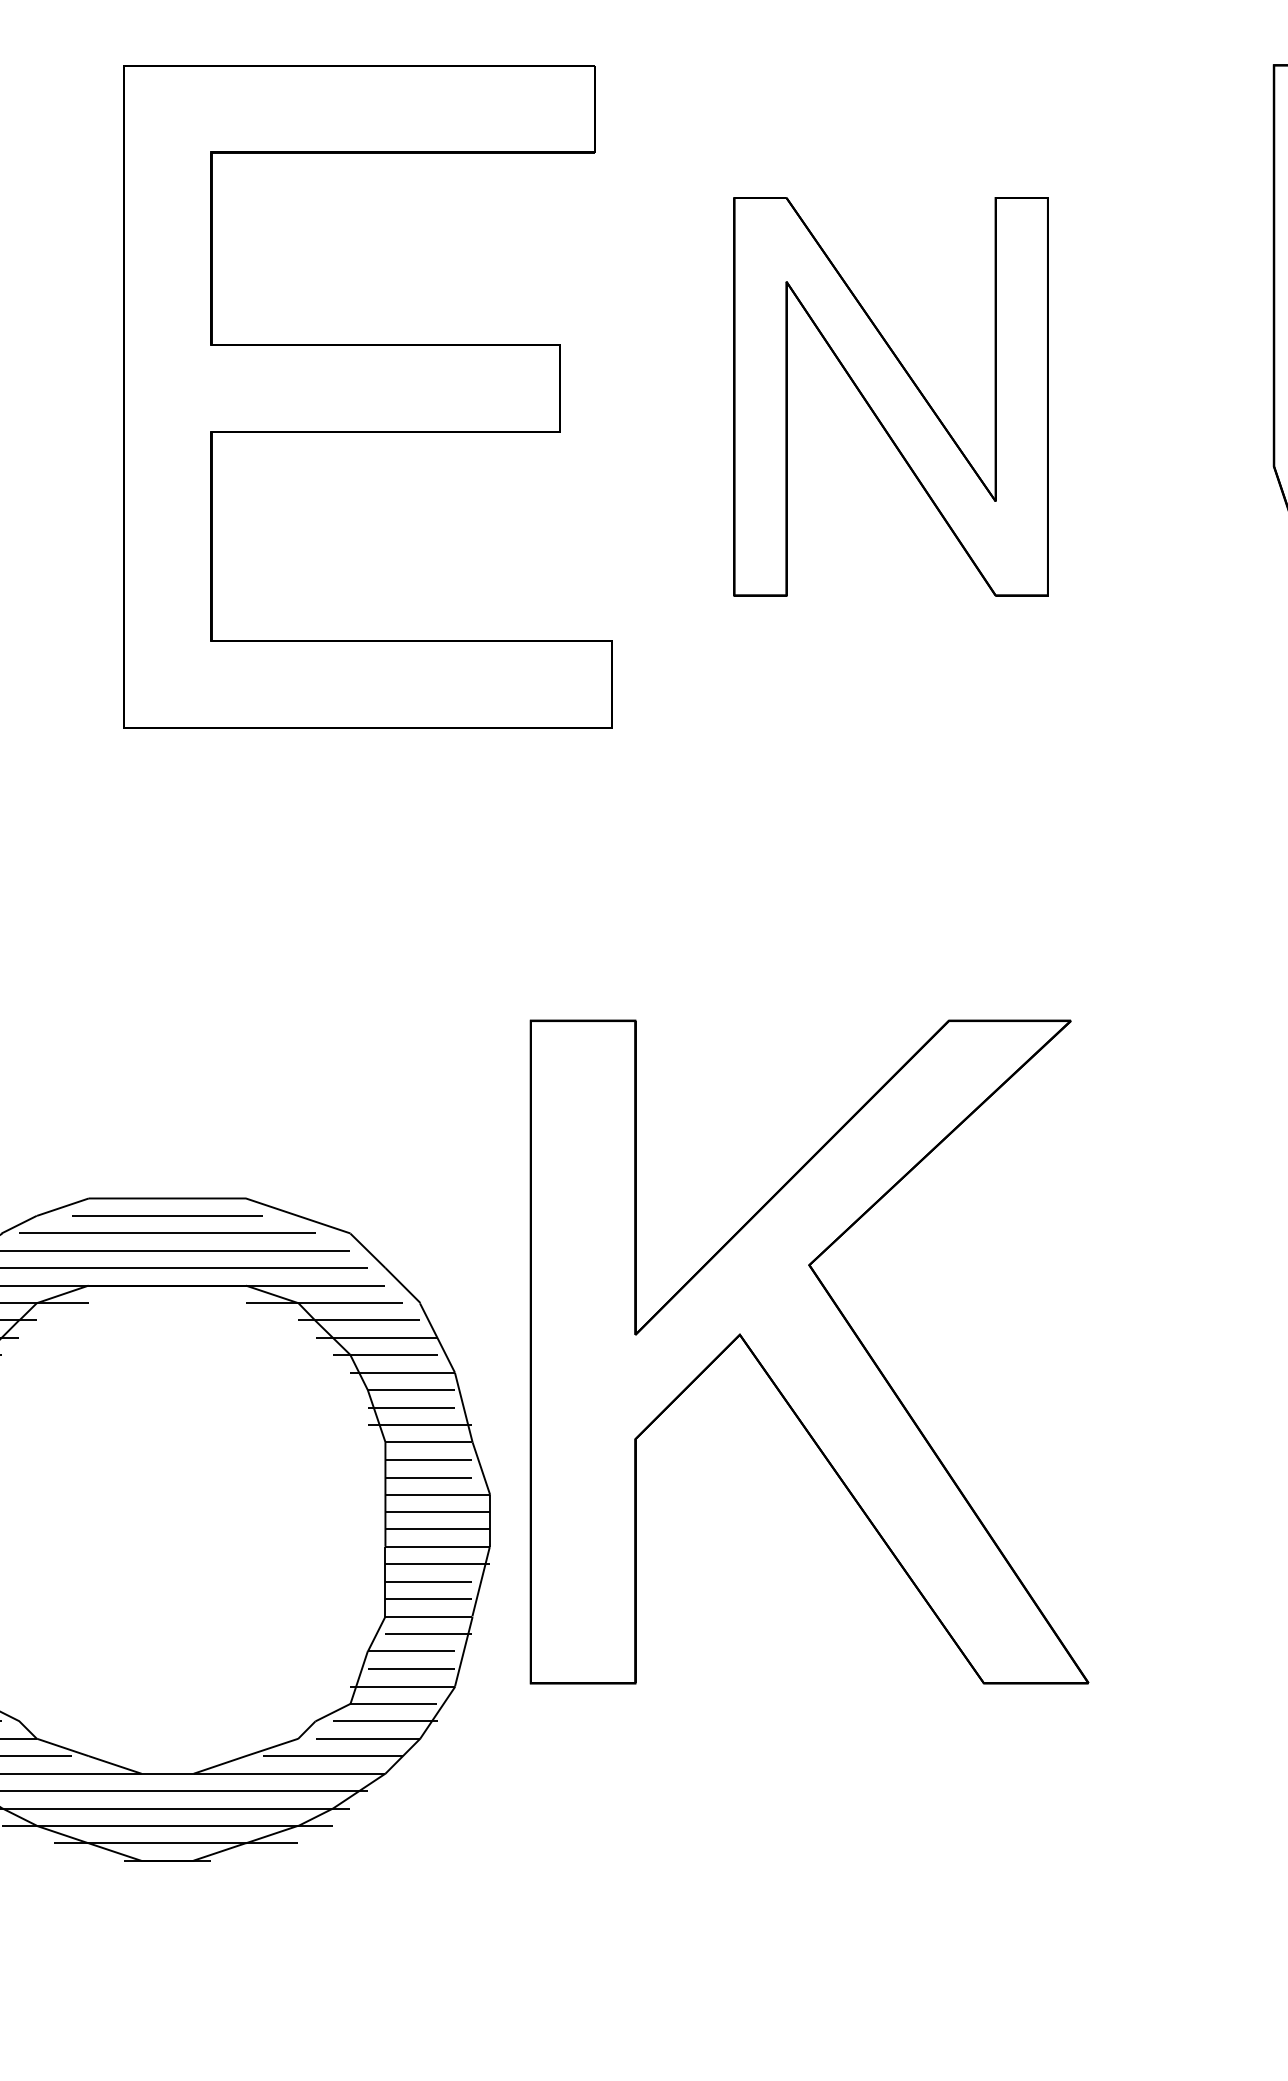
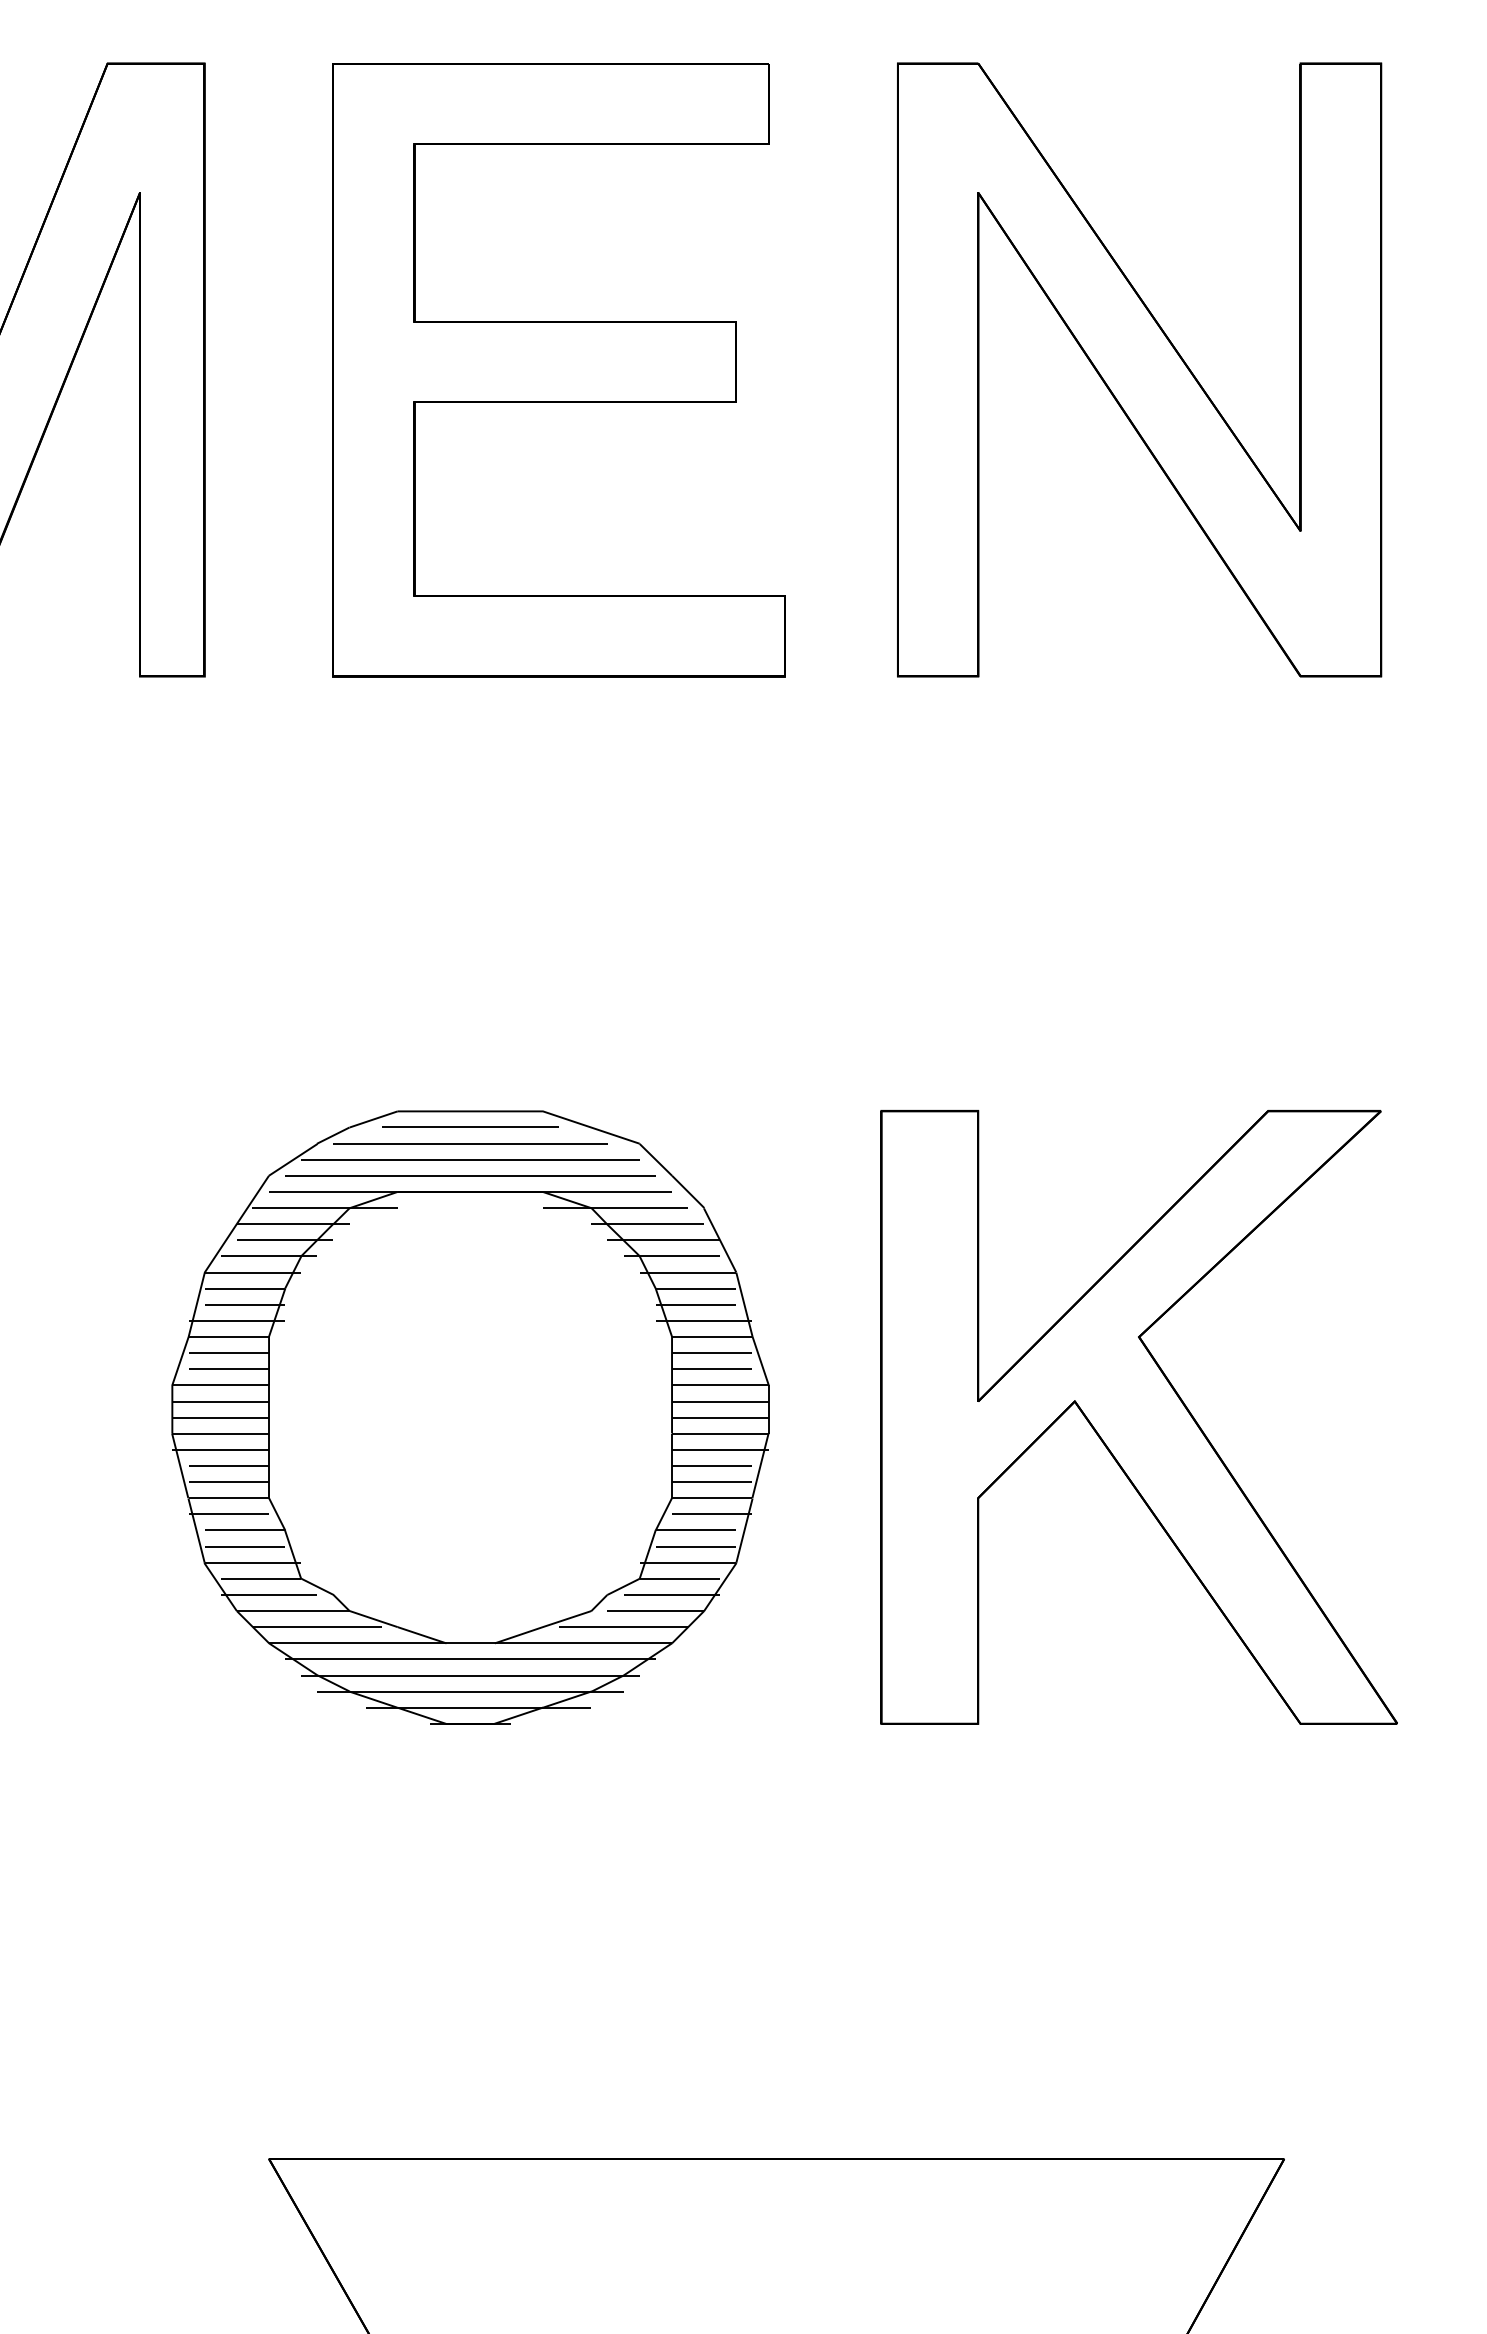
part: (890, 396) -> (1139, 369), size x1.67
part: (367, 397) -> (558, 370), moved
part: (808, 1352) -> (1138, 1417), moved

